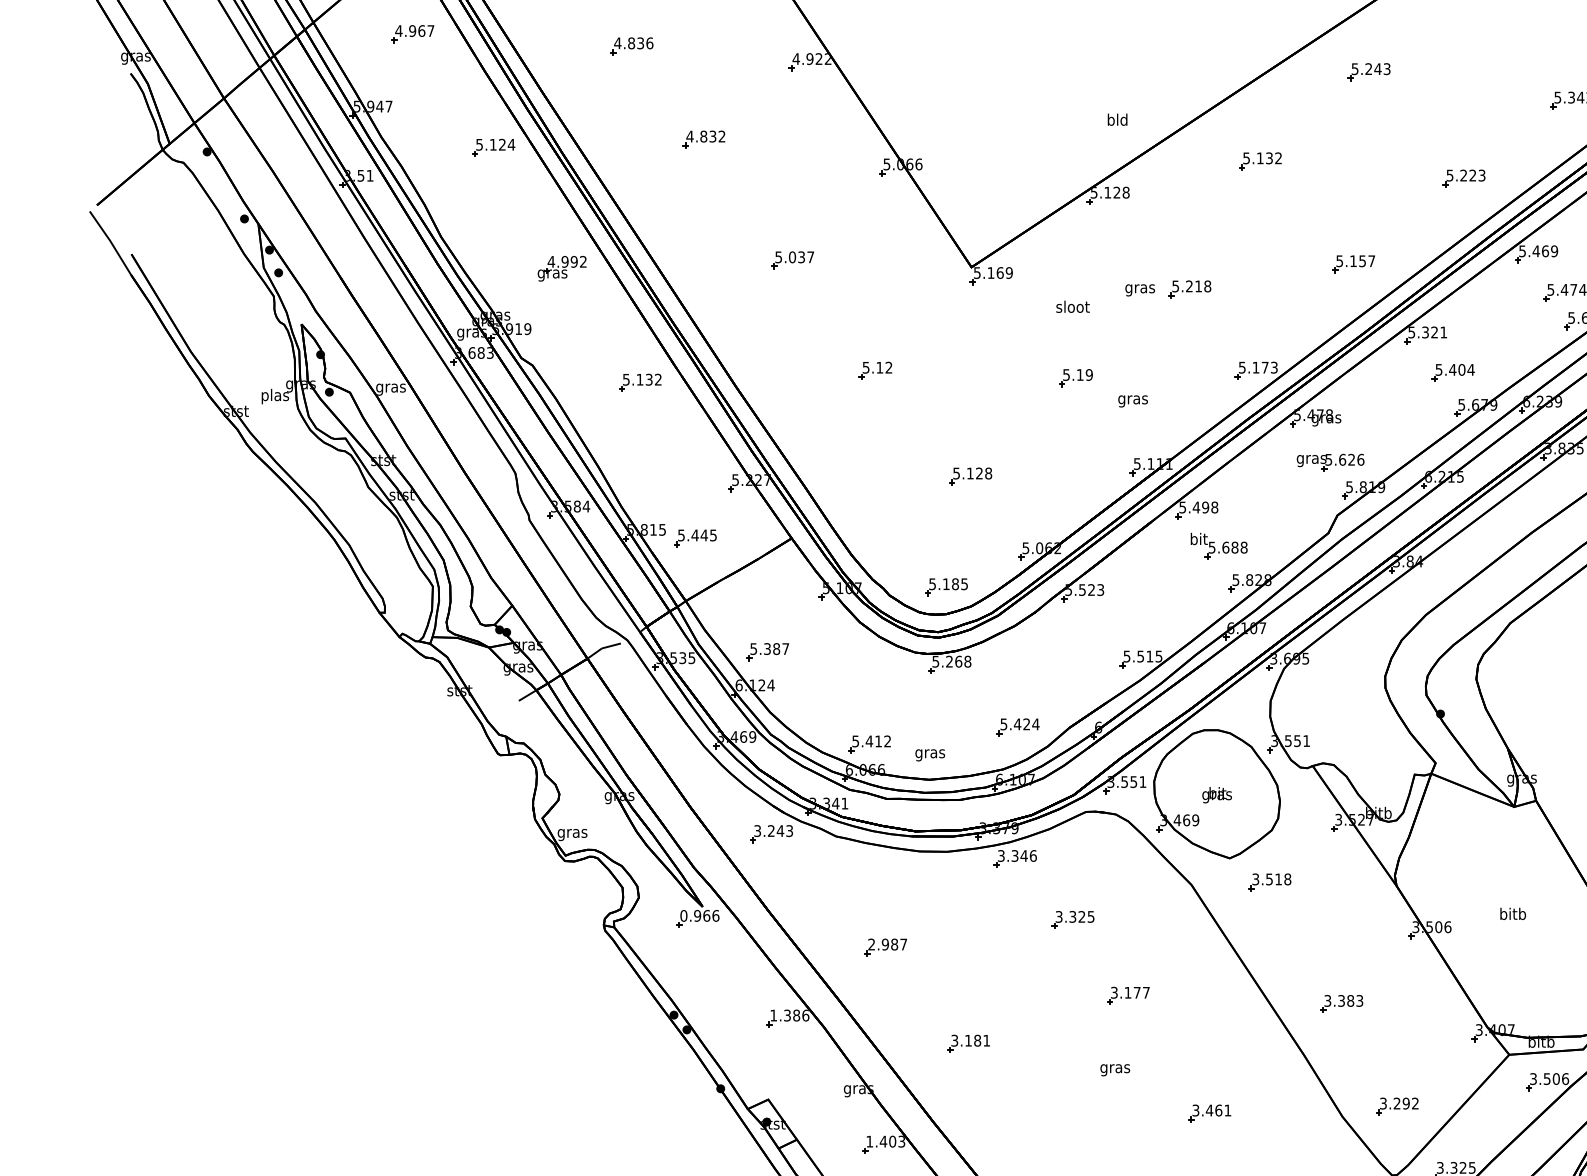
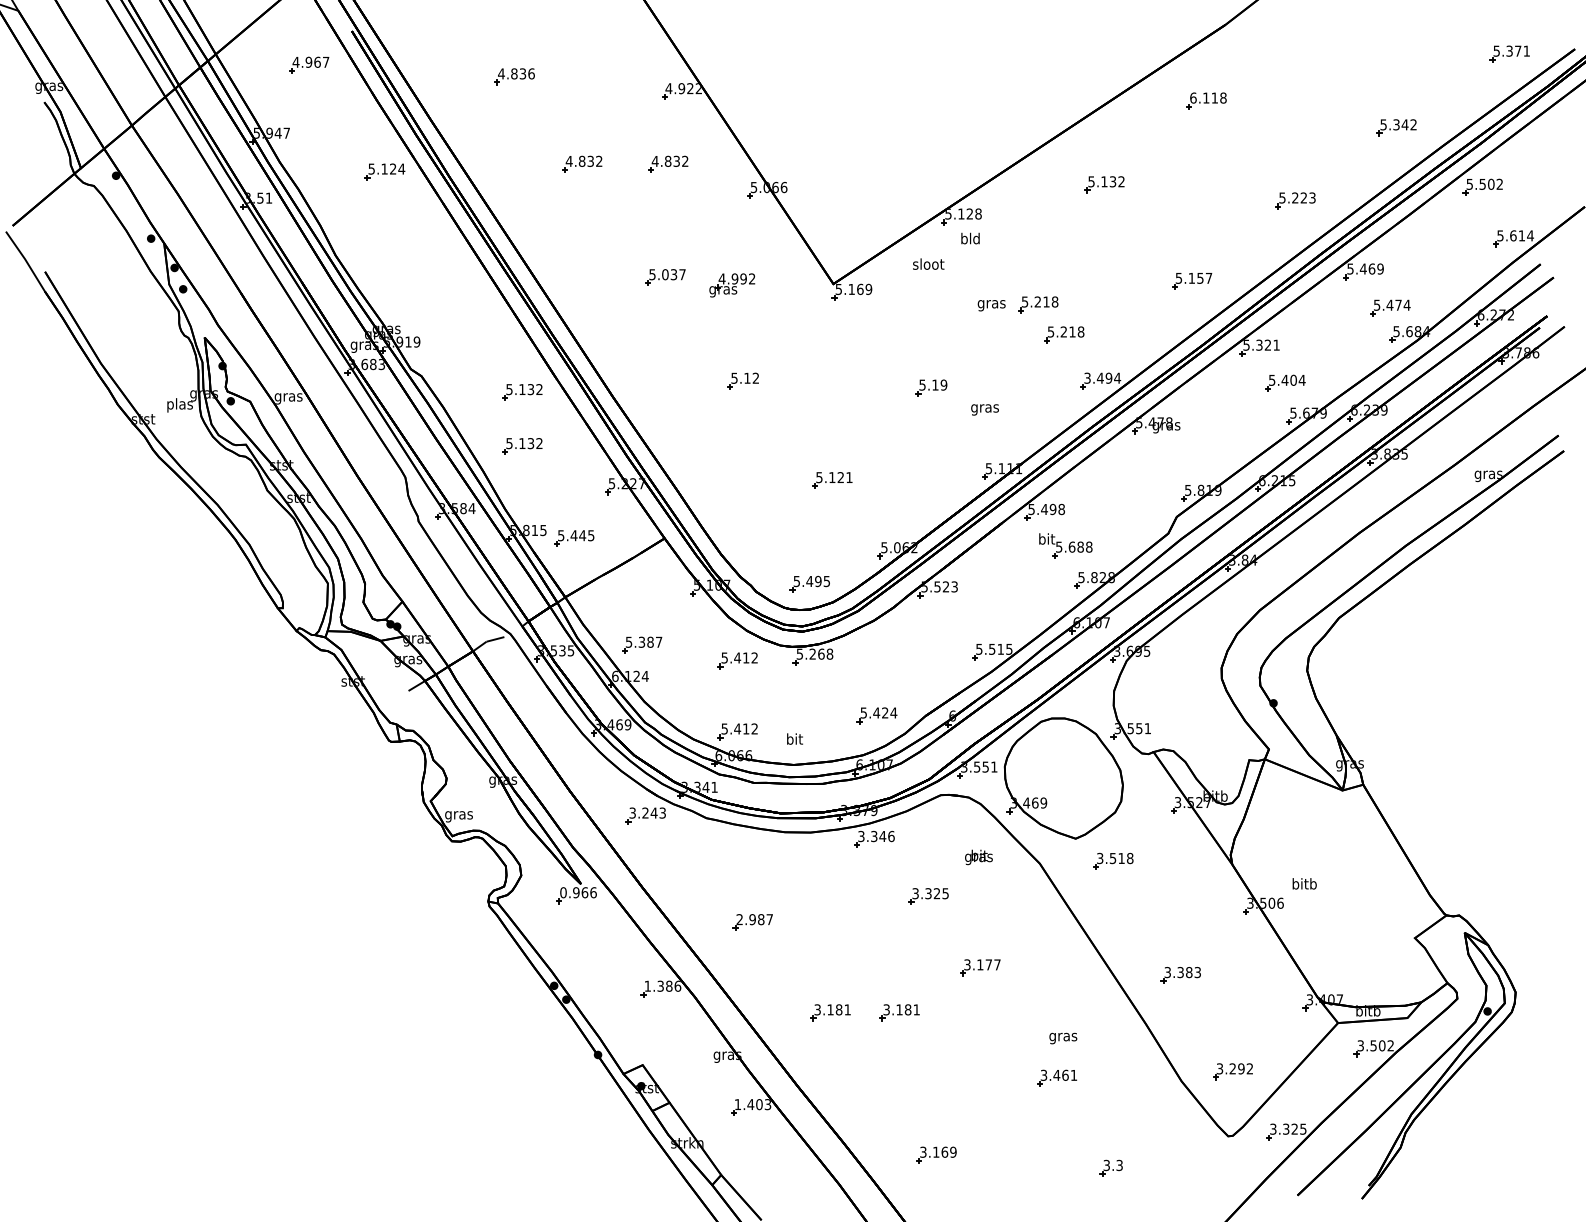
text: (1371, 68) -> (1208, 97), 5.243 -> 6.118
text: (1117, 119) -> (970, 238), moved
part: (795, 138) -> (668, 163), added
part: (562, 268) -> (732, 285), moved
text: (1072, 306) -> (928, 263), moved
part: (1217, 321) -> (1064, 334), added
text: (1258, 366) -> (1102, 377), 5.173 -> 3.494
part: (640, 440) -> (522, 446), added
part: (1330, 462) -> (1170, 467), removed
text: (988, 473) -> (849, 477), 5.128 -> 5.121
text: (950, 584) -> (813, 581), 5.185 -> 5.495
part: (869, 668) -> (737, 660), added
text: (930, 753) -> (794, 740), gras -> bit
text: (1216, 795) -> (978, 857), moved
text: (1512, 913) -> (1304, 883), moved
part: (1041, 1043) -> (899, 1012), added
text: (1115, 1070) -> (1063, 1038), moved
text: (1565, 1078) -> (1390, 1045), 3.506 -> 3.502

